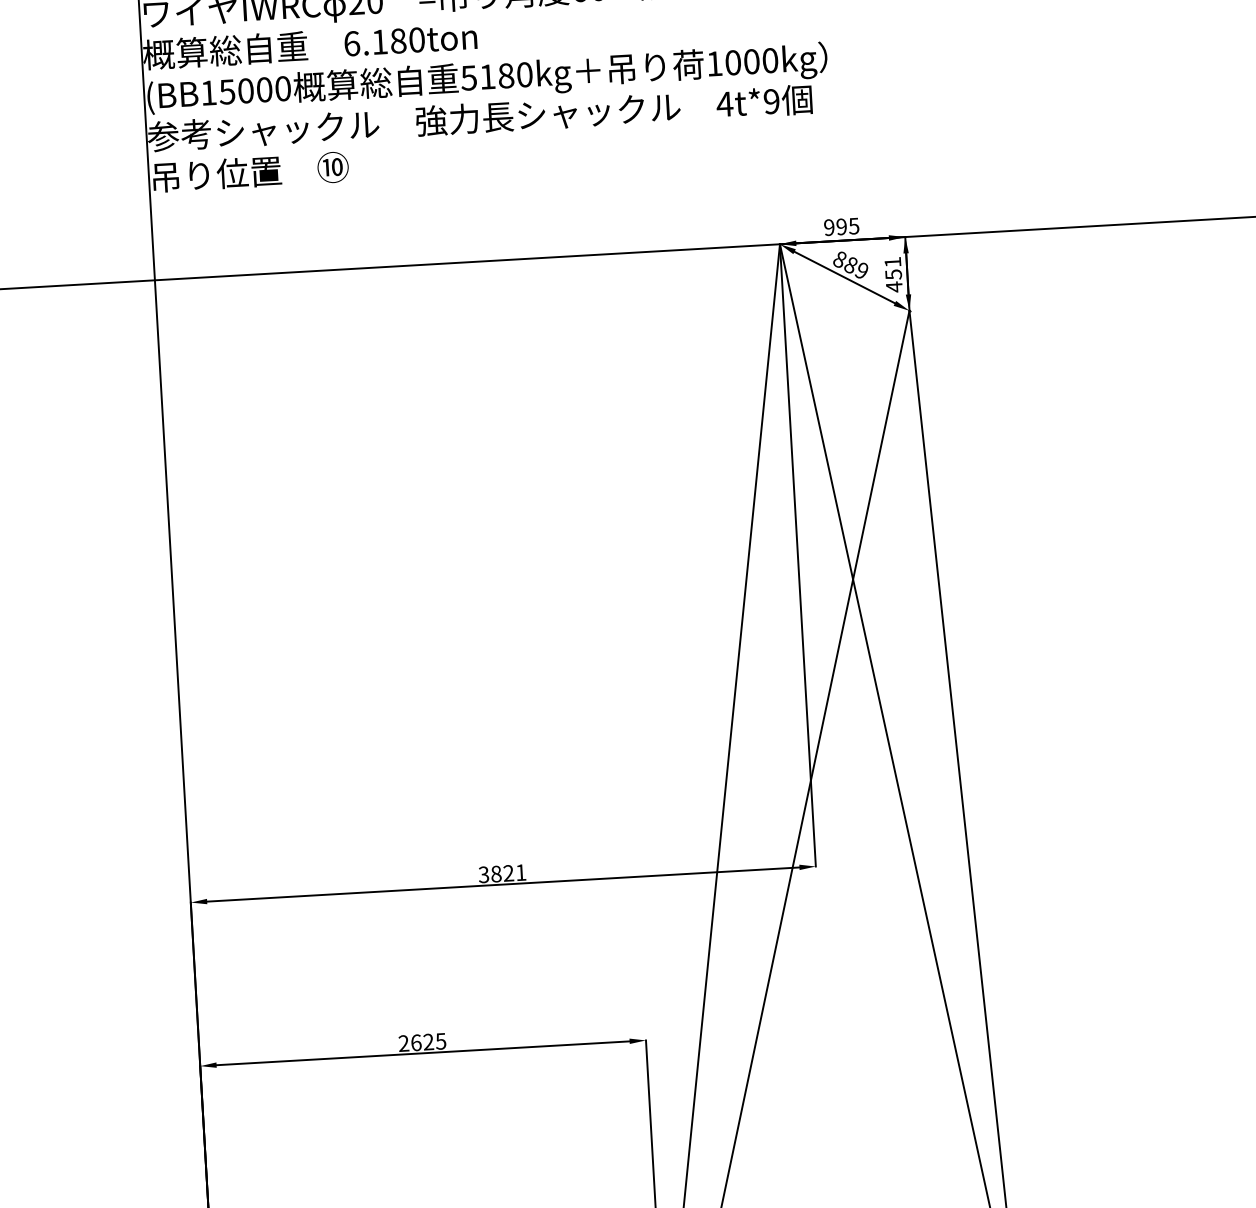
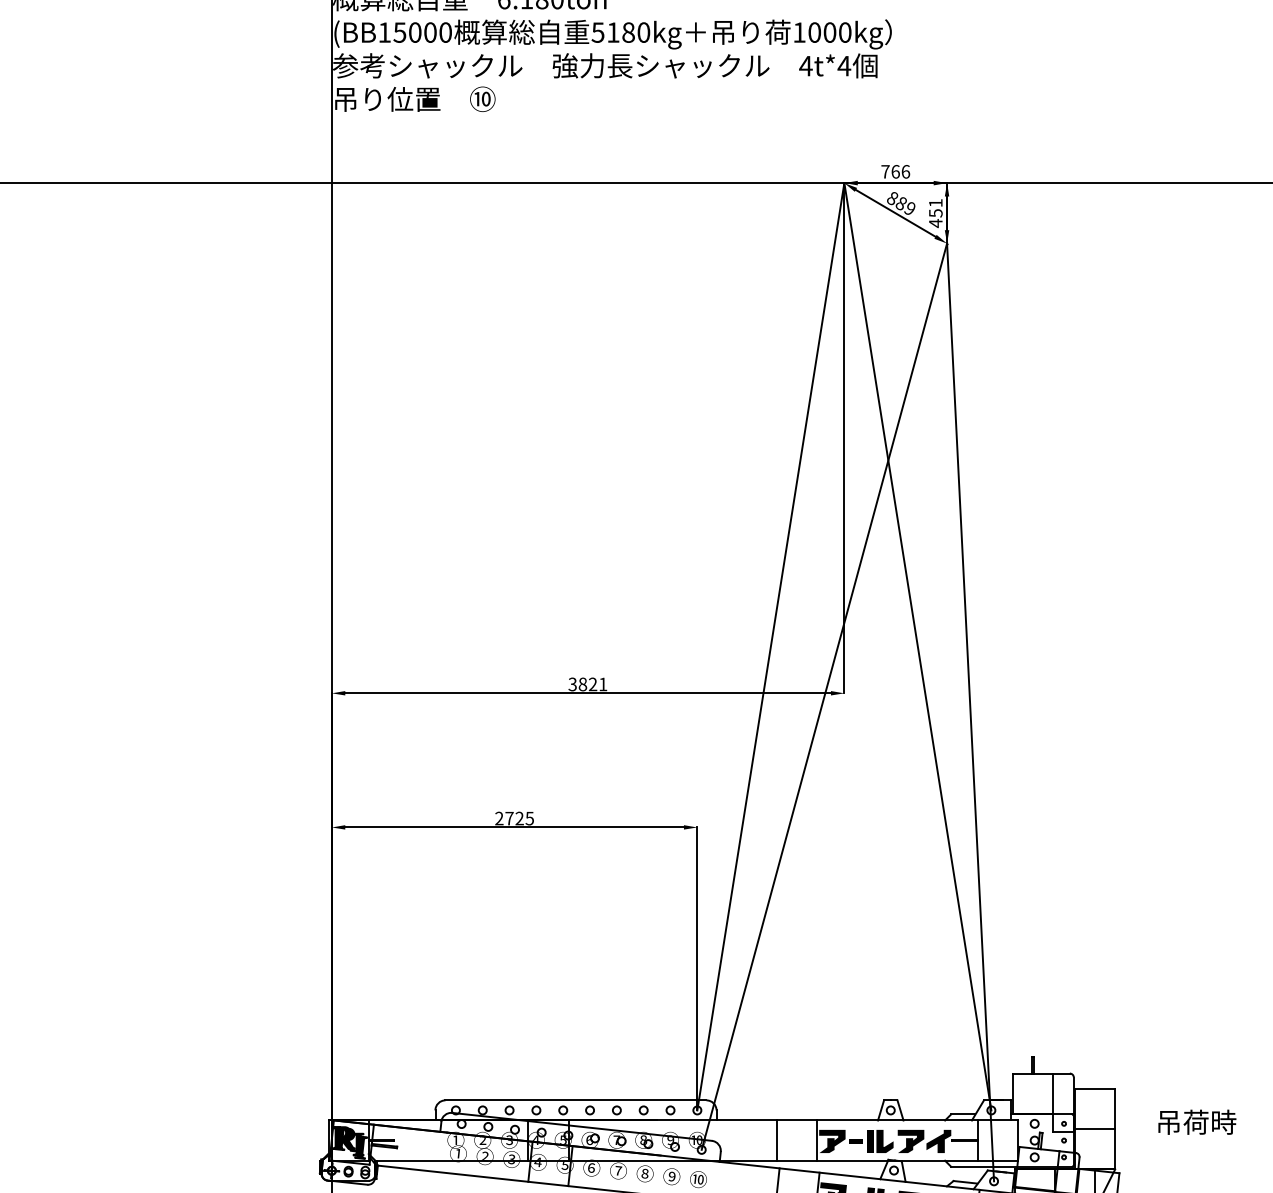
text: (771, 100) -> (844, 65), 4t*9 -> 4t*4
text: (841, 226) -> (895, 171), 995 -> 766
text: (416, 1042) -> (509, 818), 2625 -> 2725

